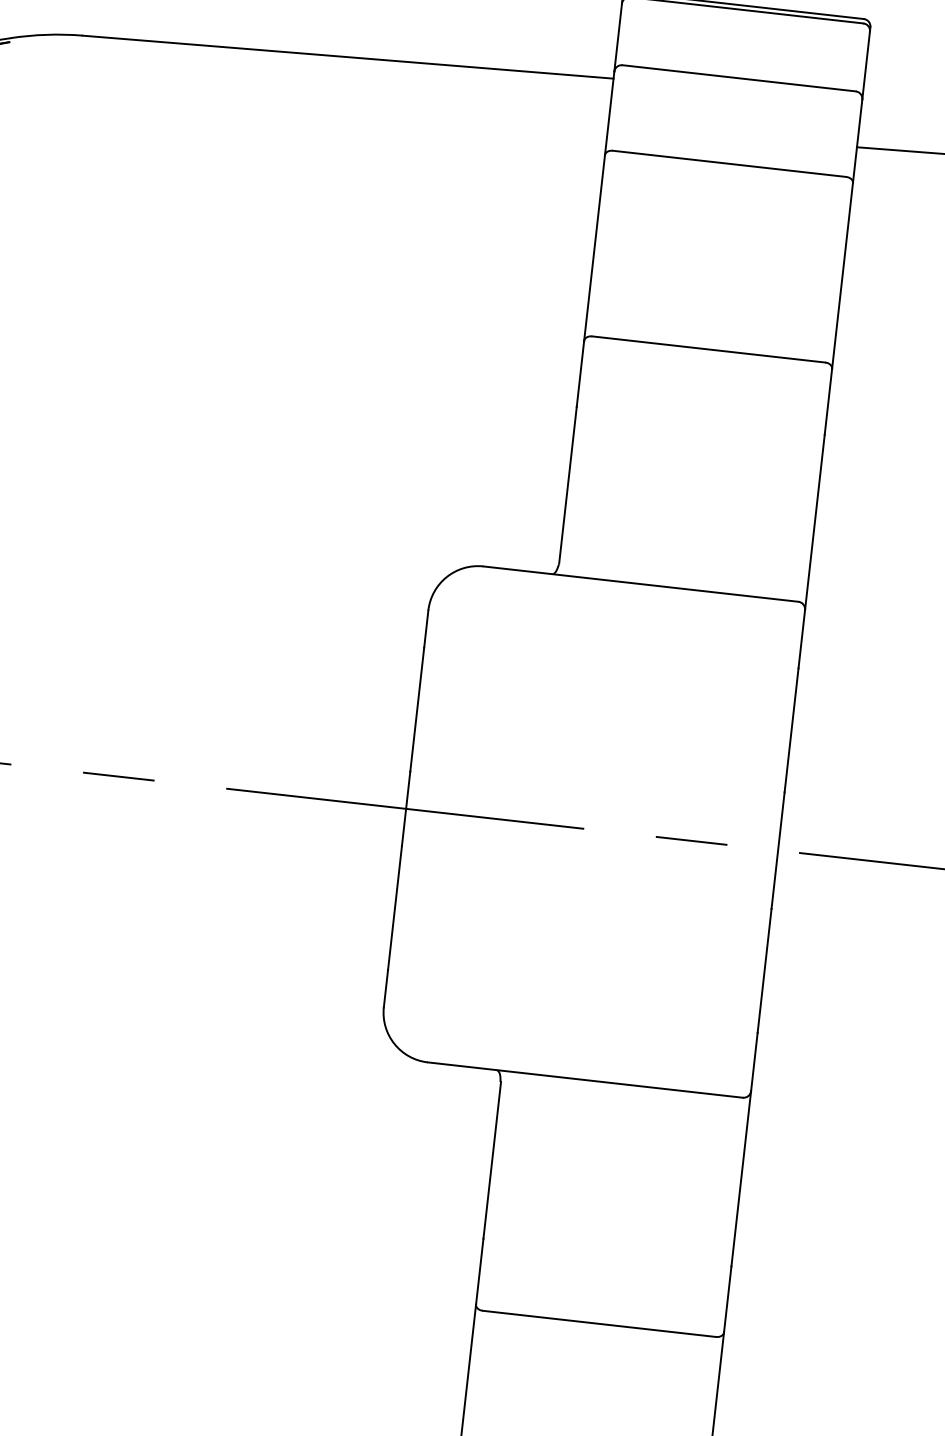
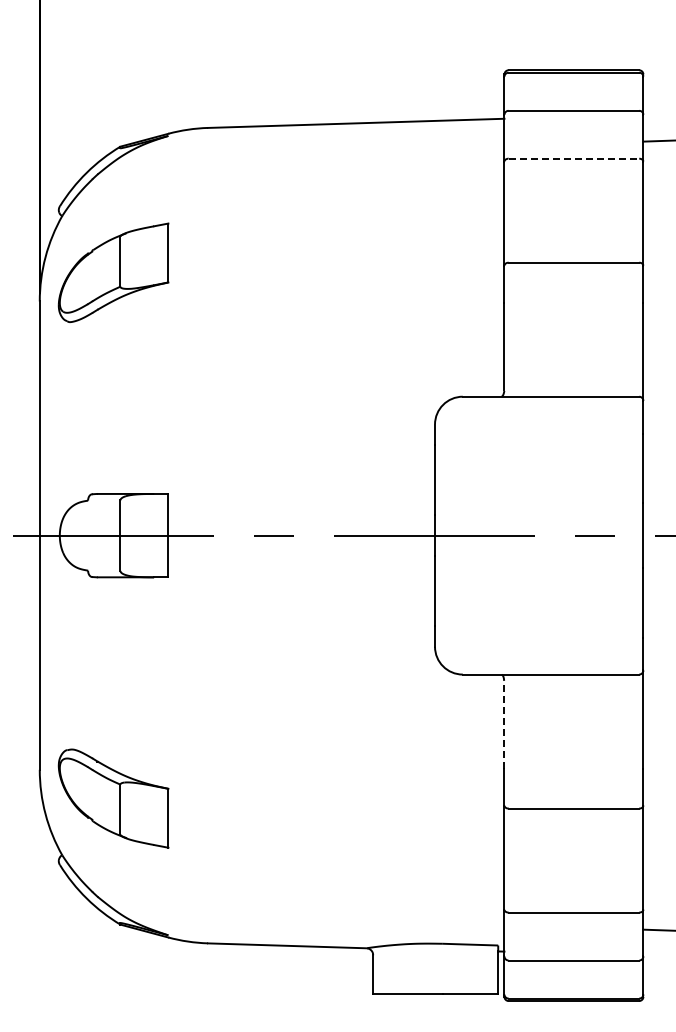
line: (730, 163) -> (574, 158), solid -> dashed
line: (492, 1159) -> (504, 724), solid -> dashed

